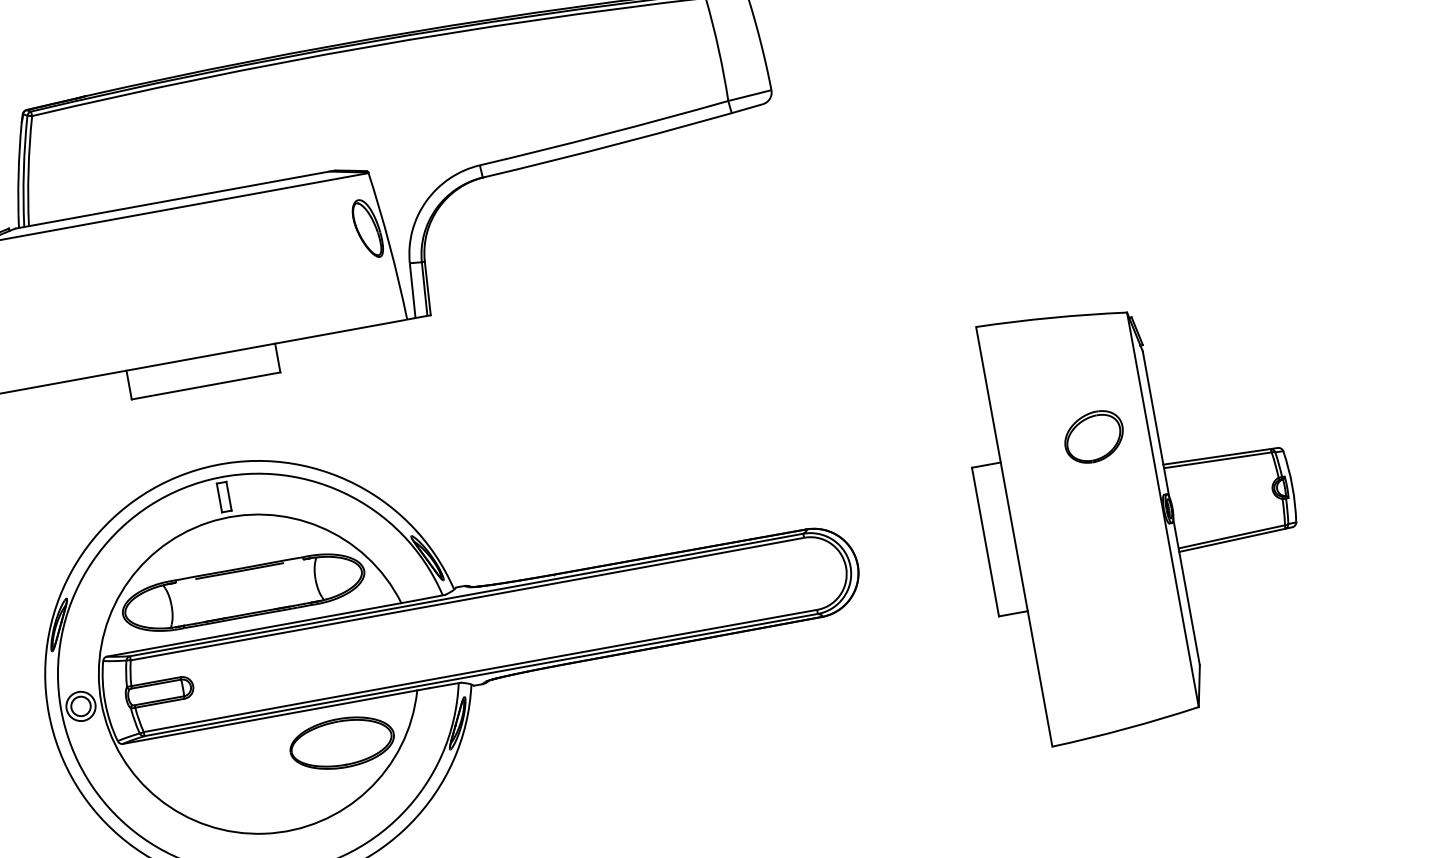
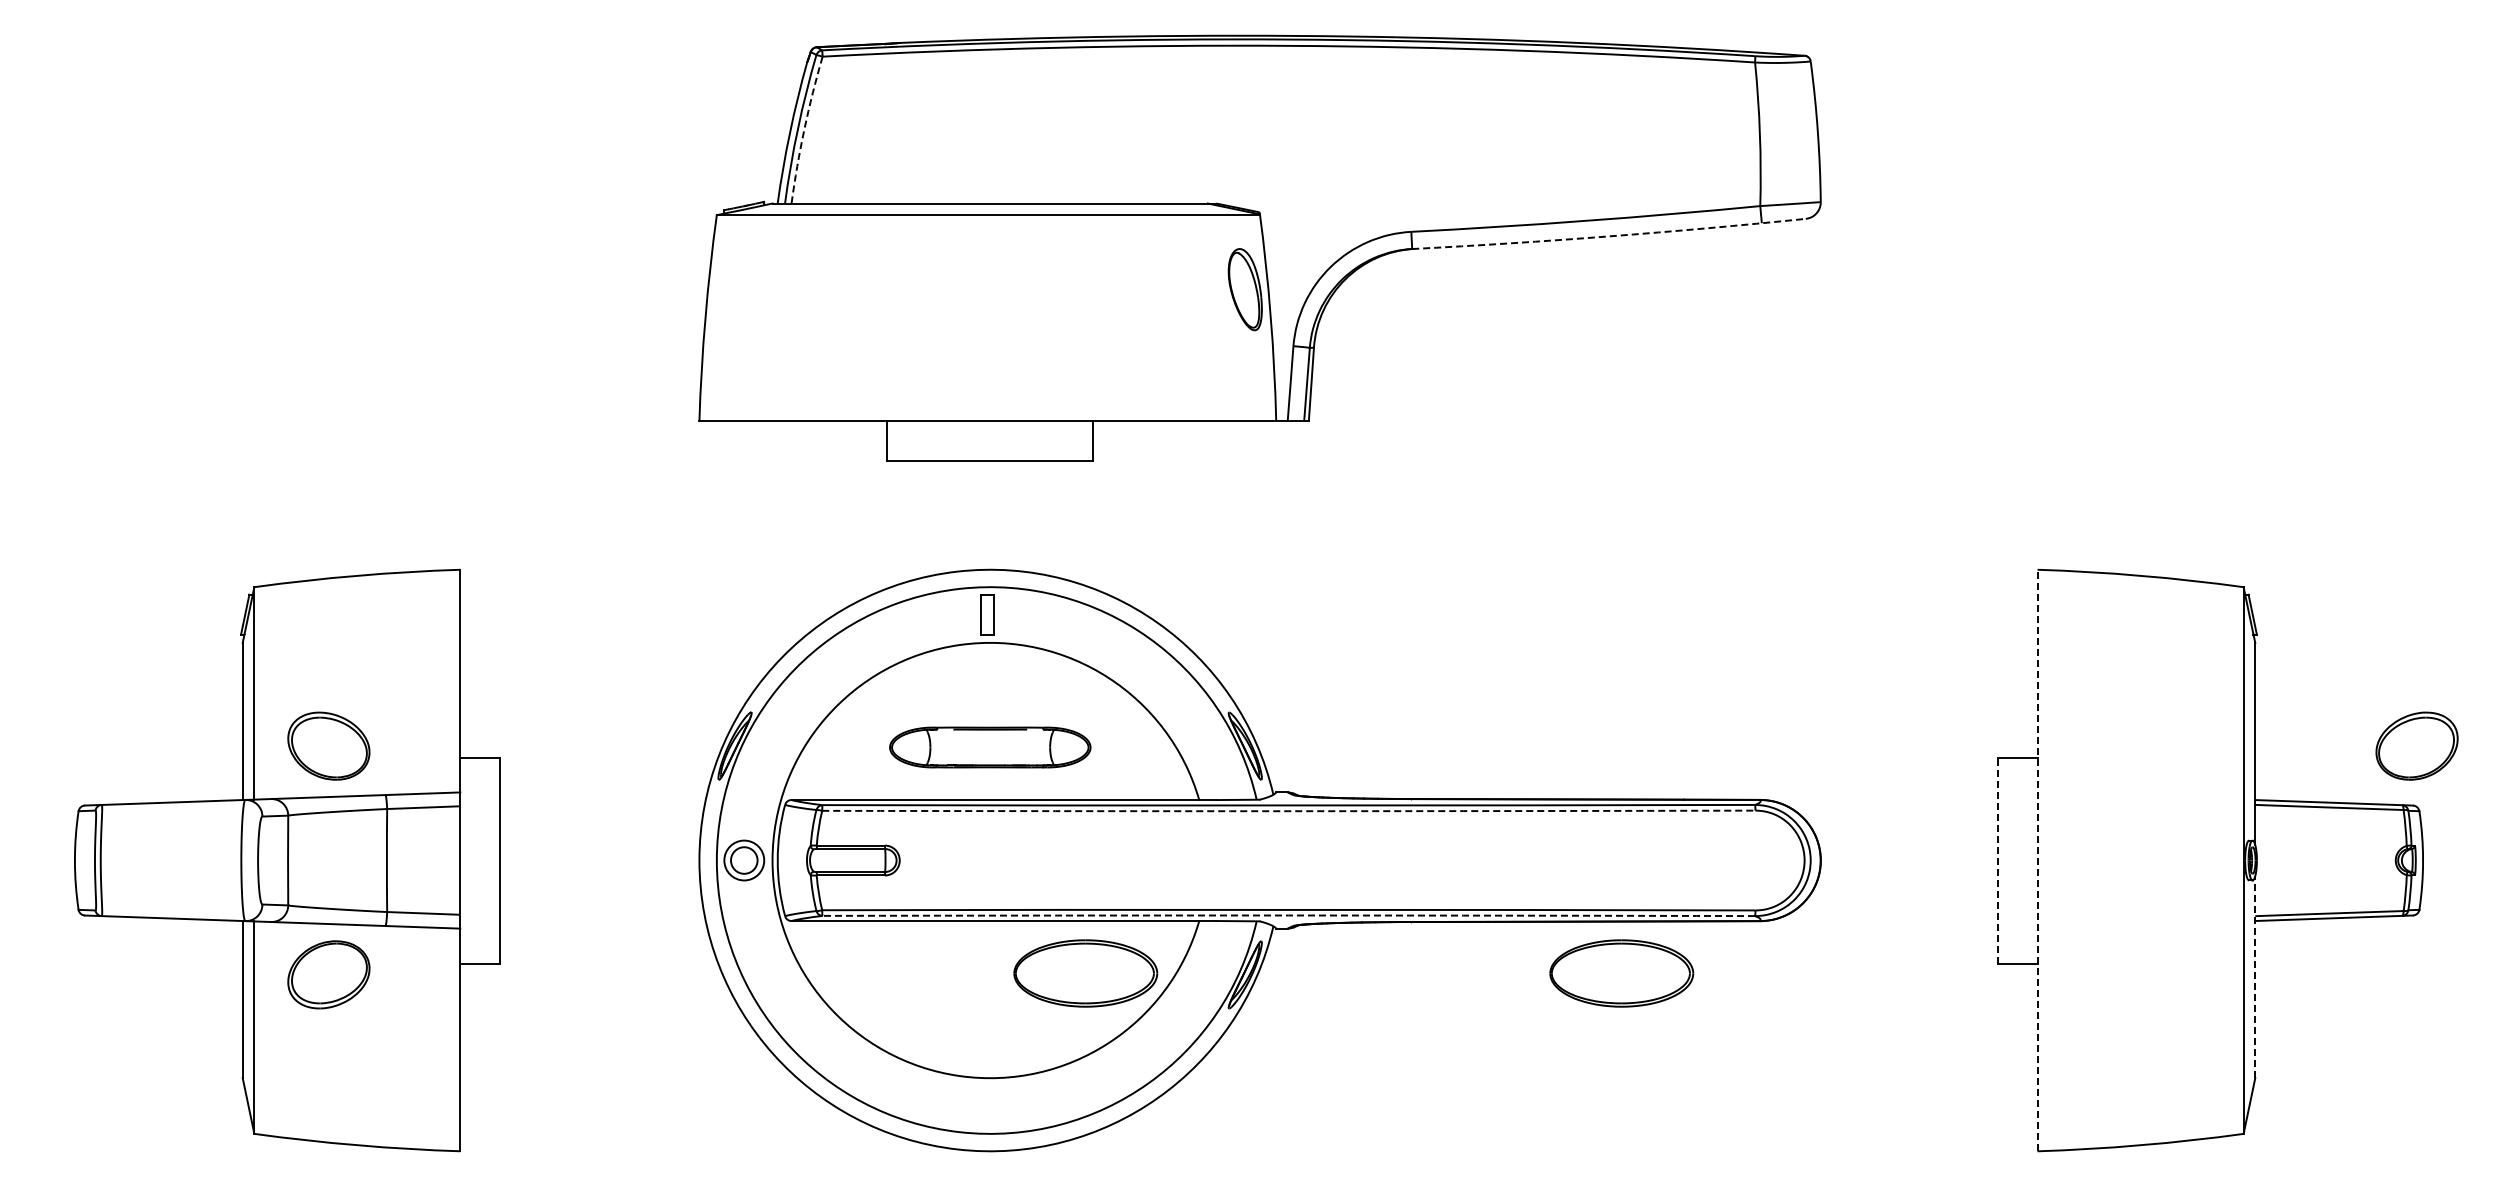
arc: (623, 142) -> (1609, 236), solid -> dashed
arc: (28, 171) -> (804, 129), solid -> dashed
part: (1093, 436) -> (2416, 745), moved
line: (1014, 536) -> (2037, 860), solid -> dashed
line: (985, 542) -> (1997, 860), solid -> dashed
line: (1186, 591) -> (2255, 976), solid -> dashed
part: (243, 592) -> (990, 747), size x0.6
arc: (467, 599) -> (1288, 811), solid -> dashed
part: (728, 672) -> (1621, 973), added
arc: (480, 674) -> (1288, 915), solid -> dashed

